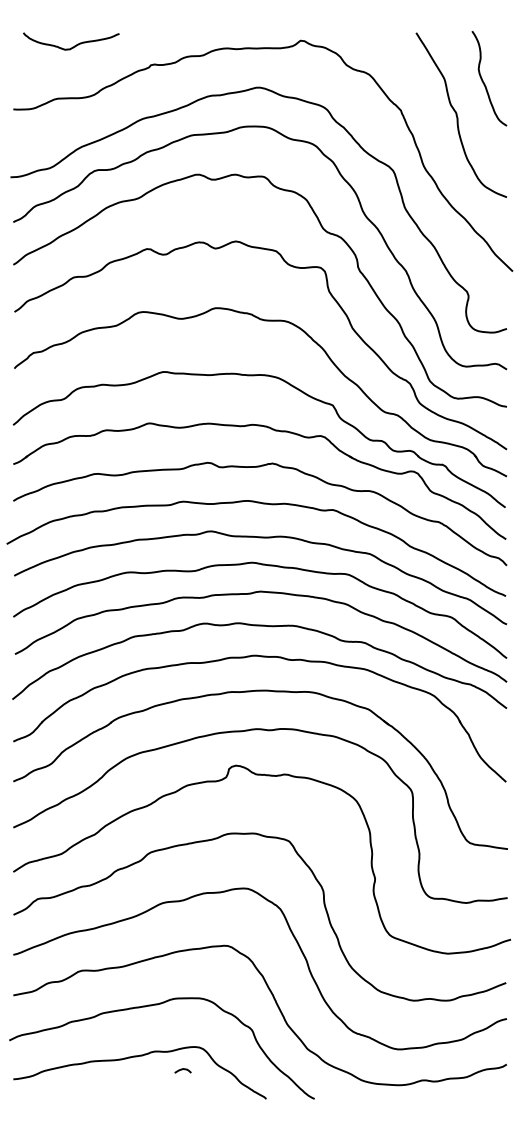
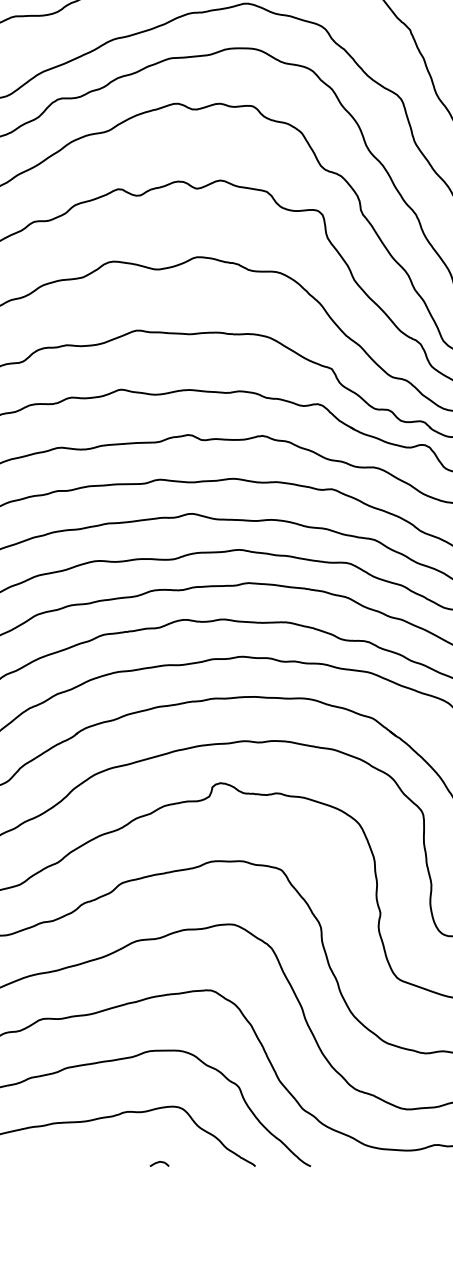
curve: (182, 1070) -> (158, 1163), moved

